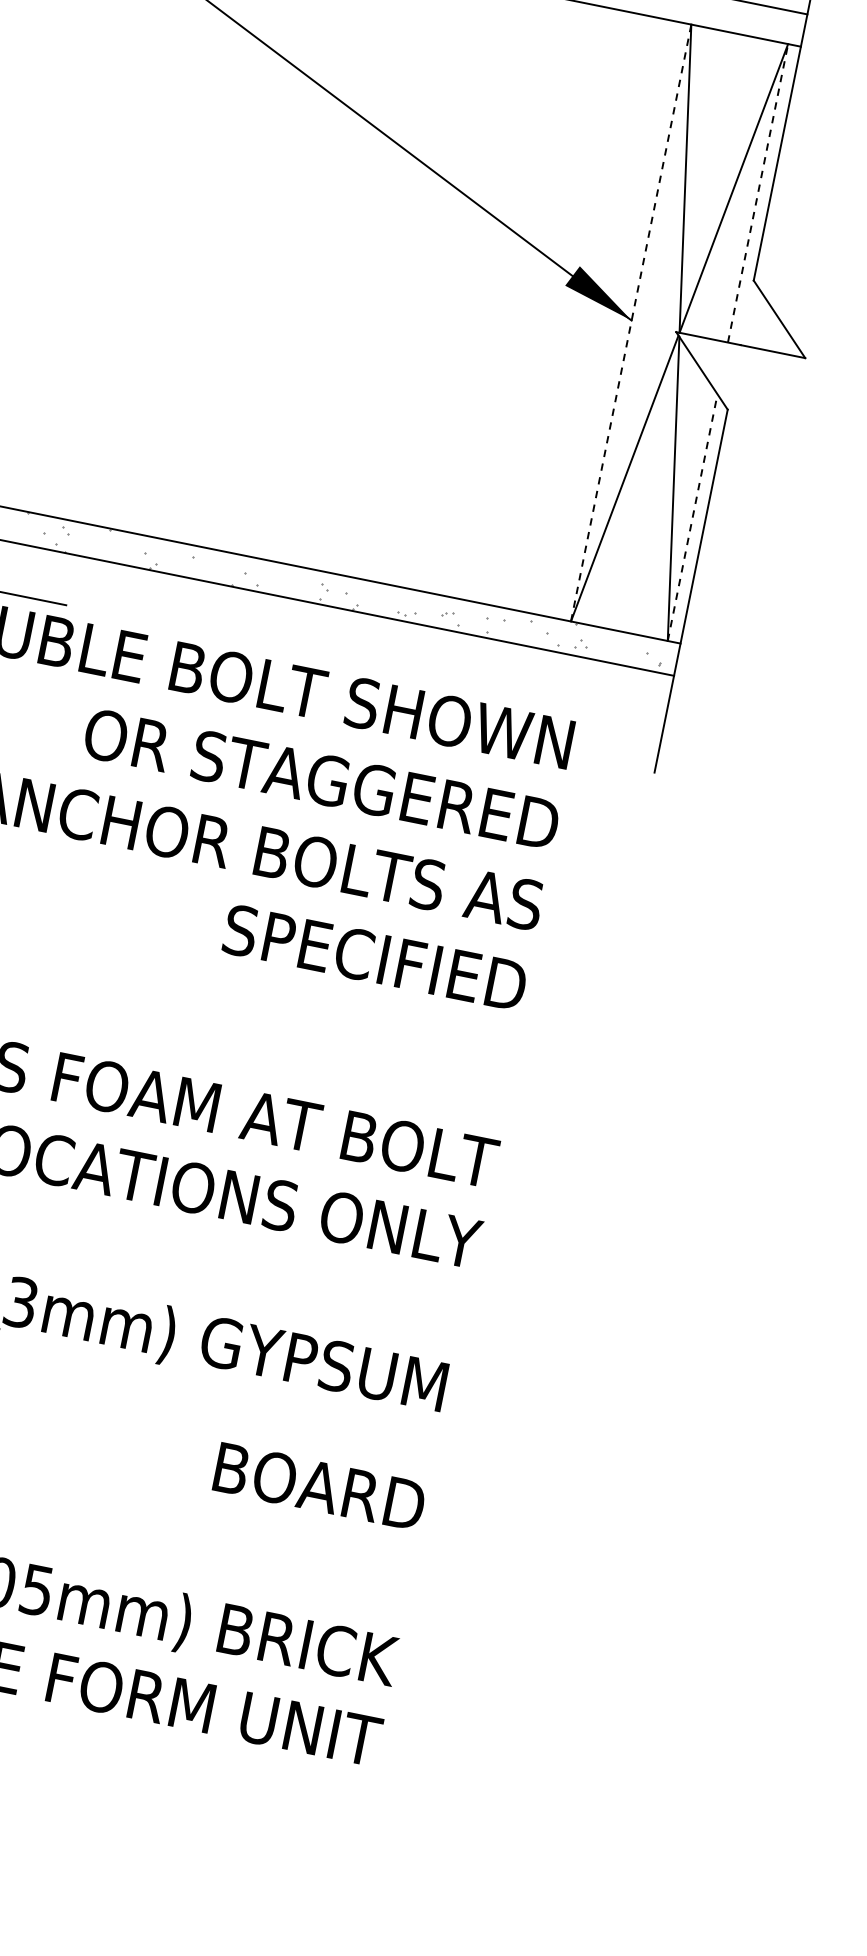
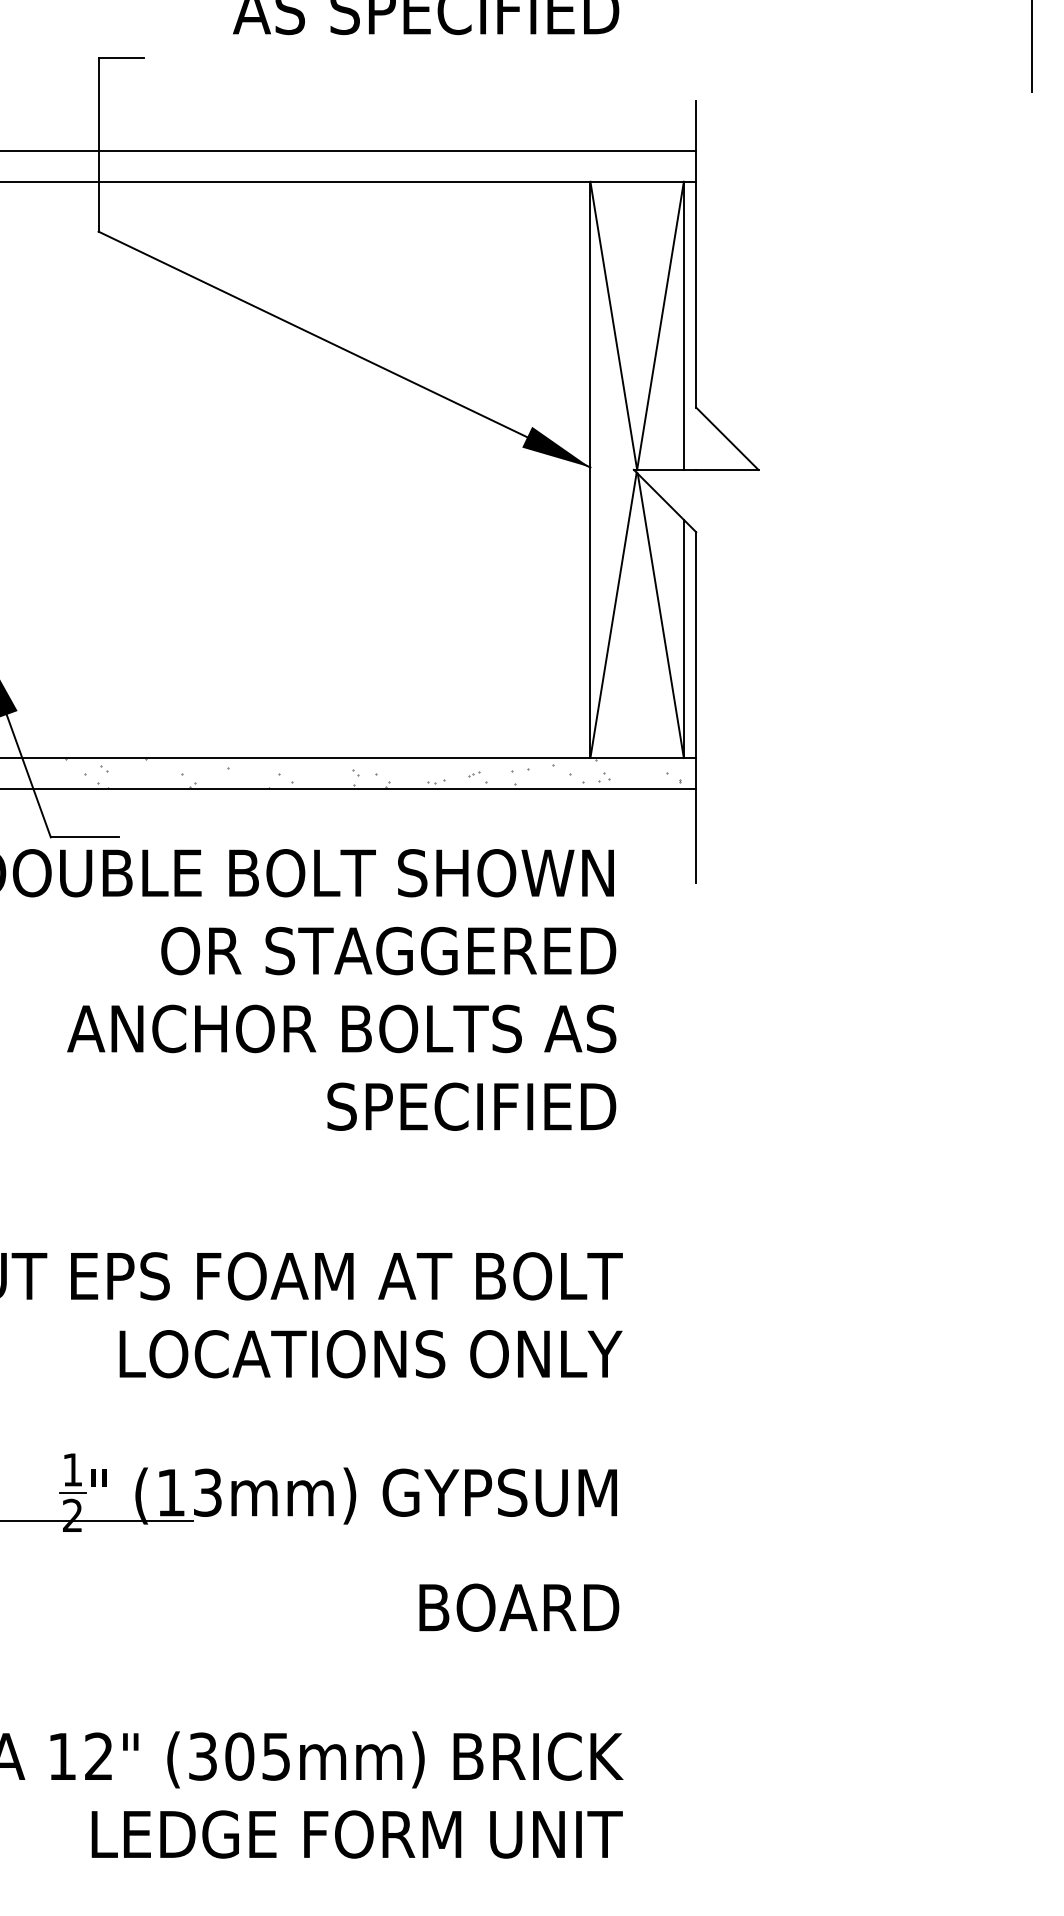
line: (757, 192) -> (683, 325), dashed -> solid
line: (631, 322) -> (590, 469), dashed -> solid
line: (692, 517) -> (683, 638), dashed -> solid

